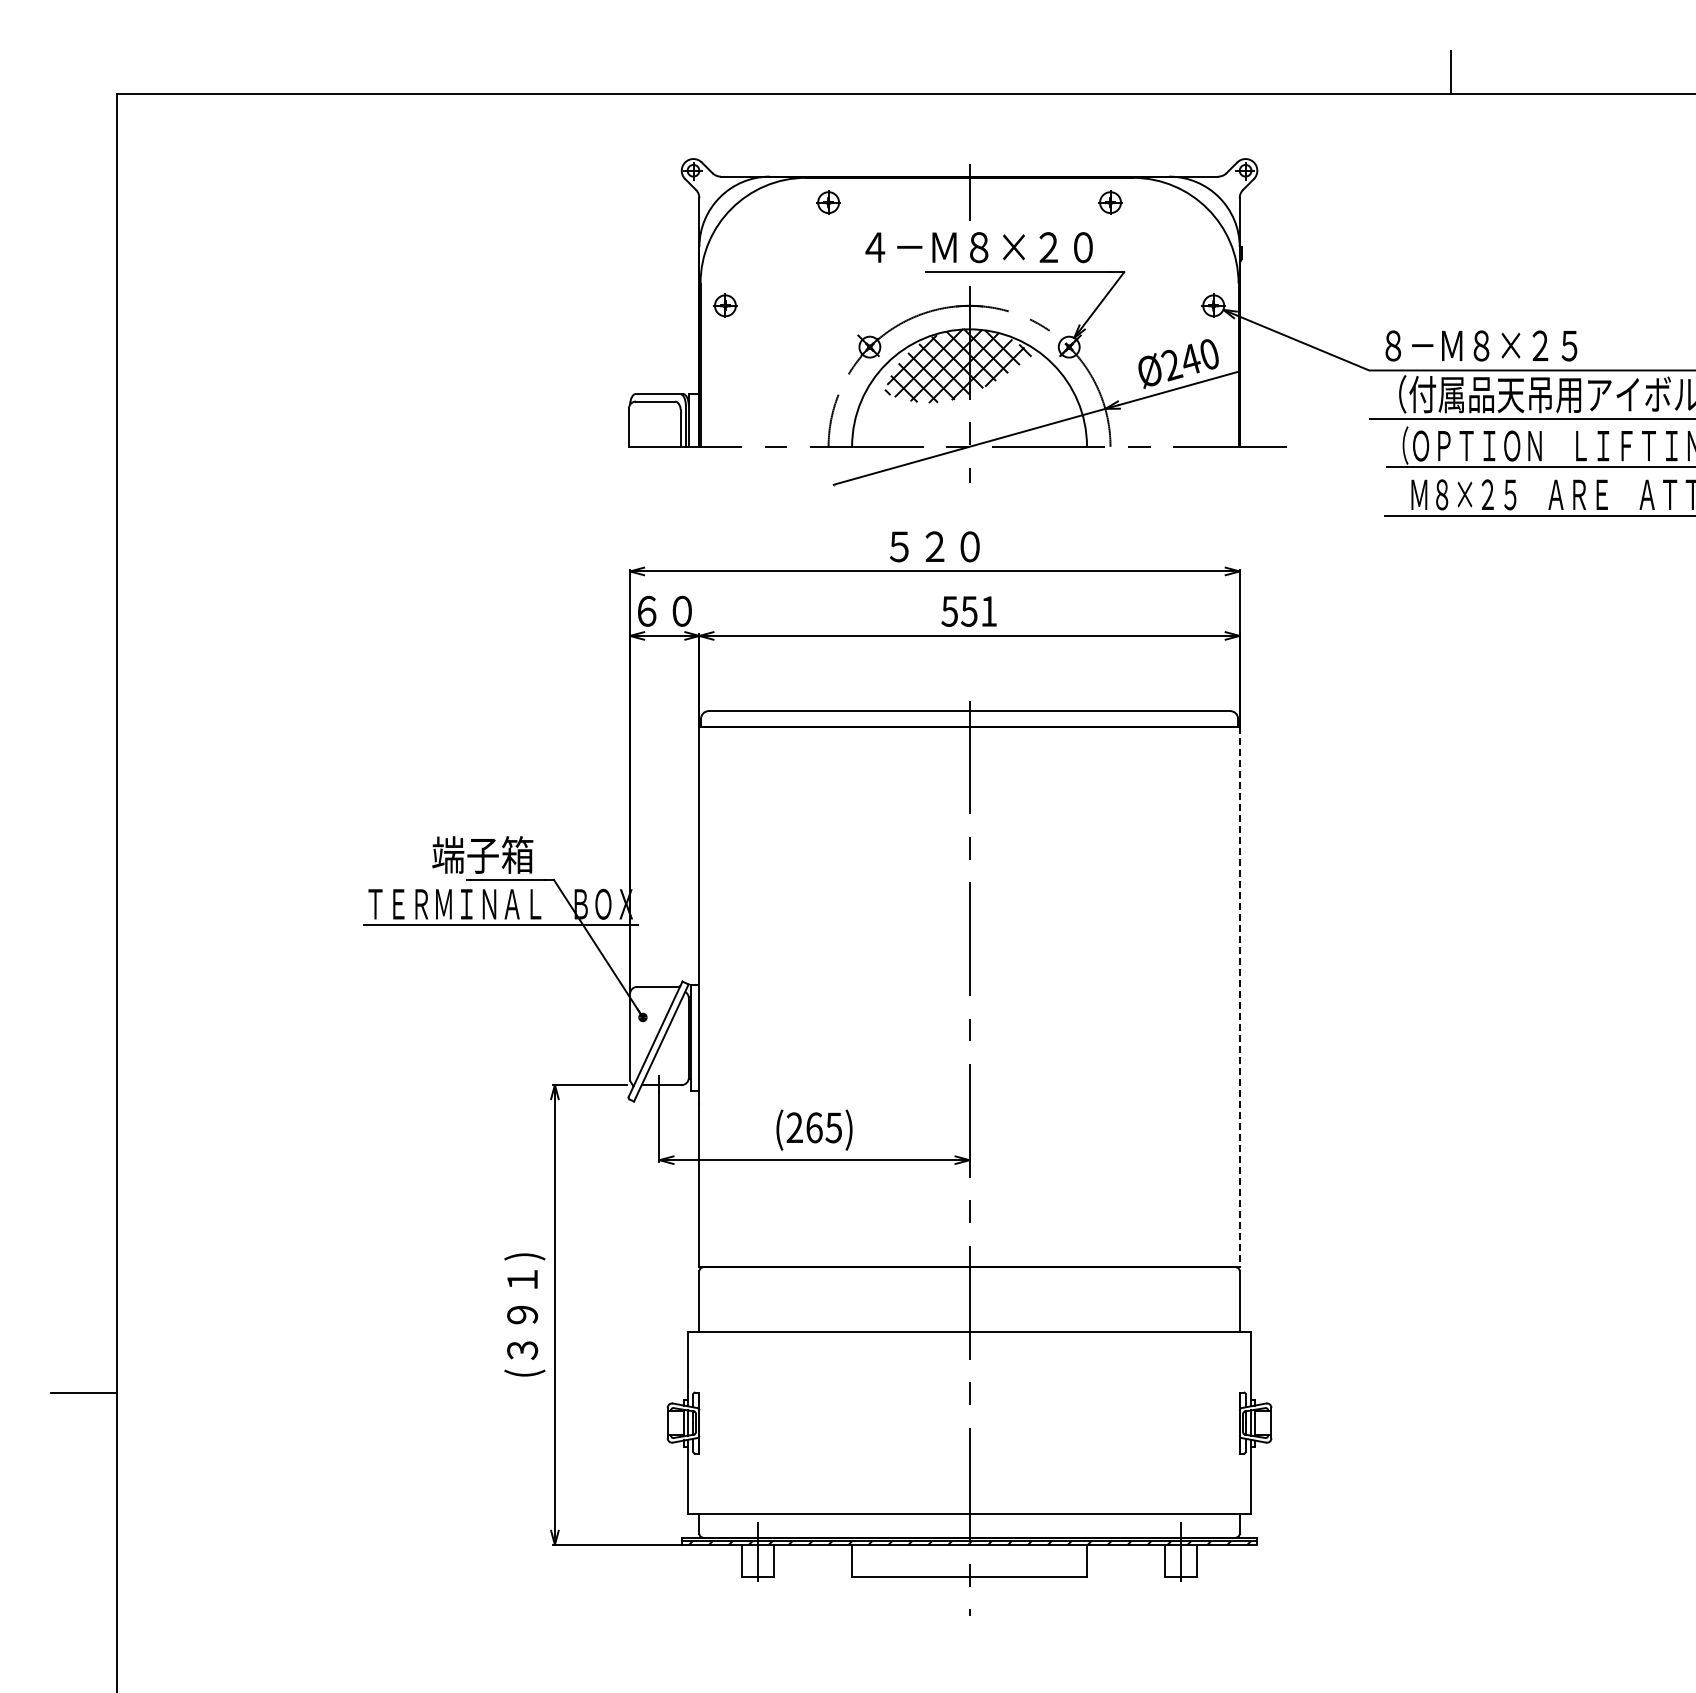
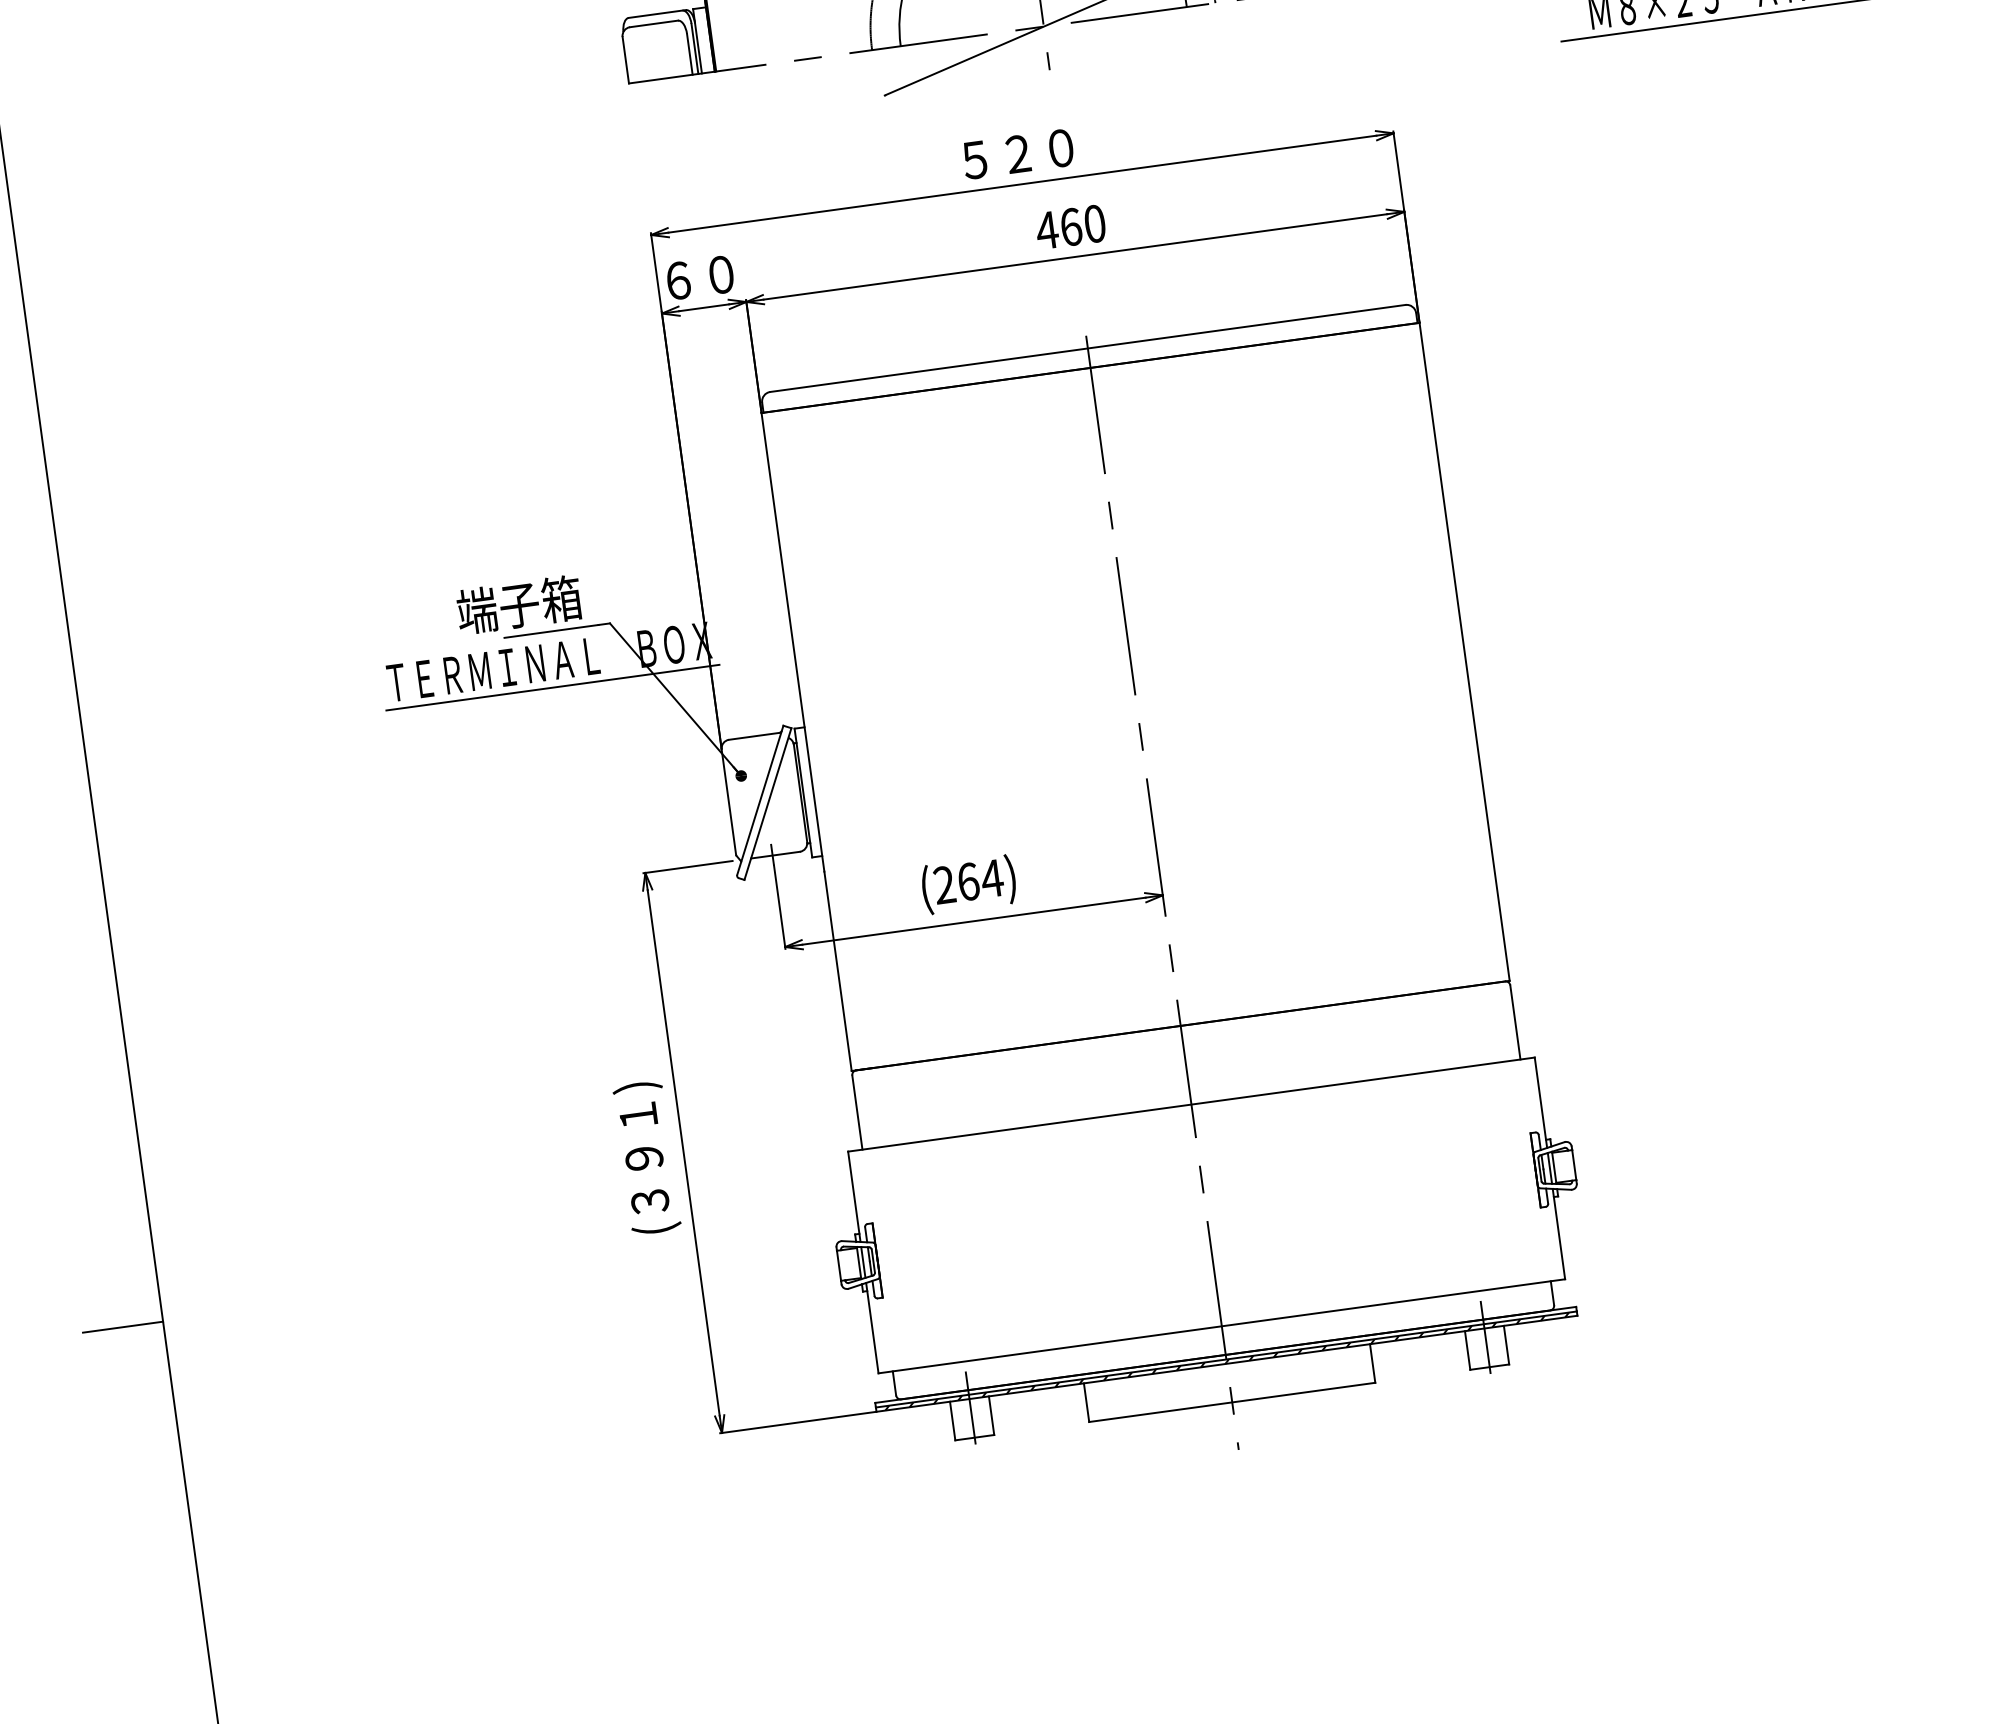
text: (969, 611) -> (1071, 227), 551 -> 460
line: (1239, 997) -> (1464, 652), dashed -> solid
text: (833, 1127) -> (991, 878), (265) -> (264)

